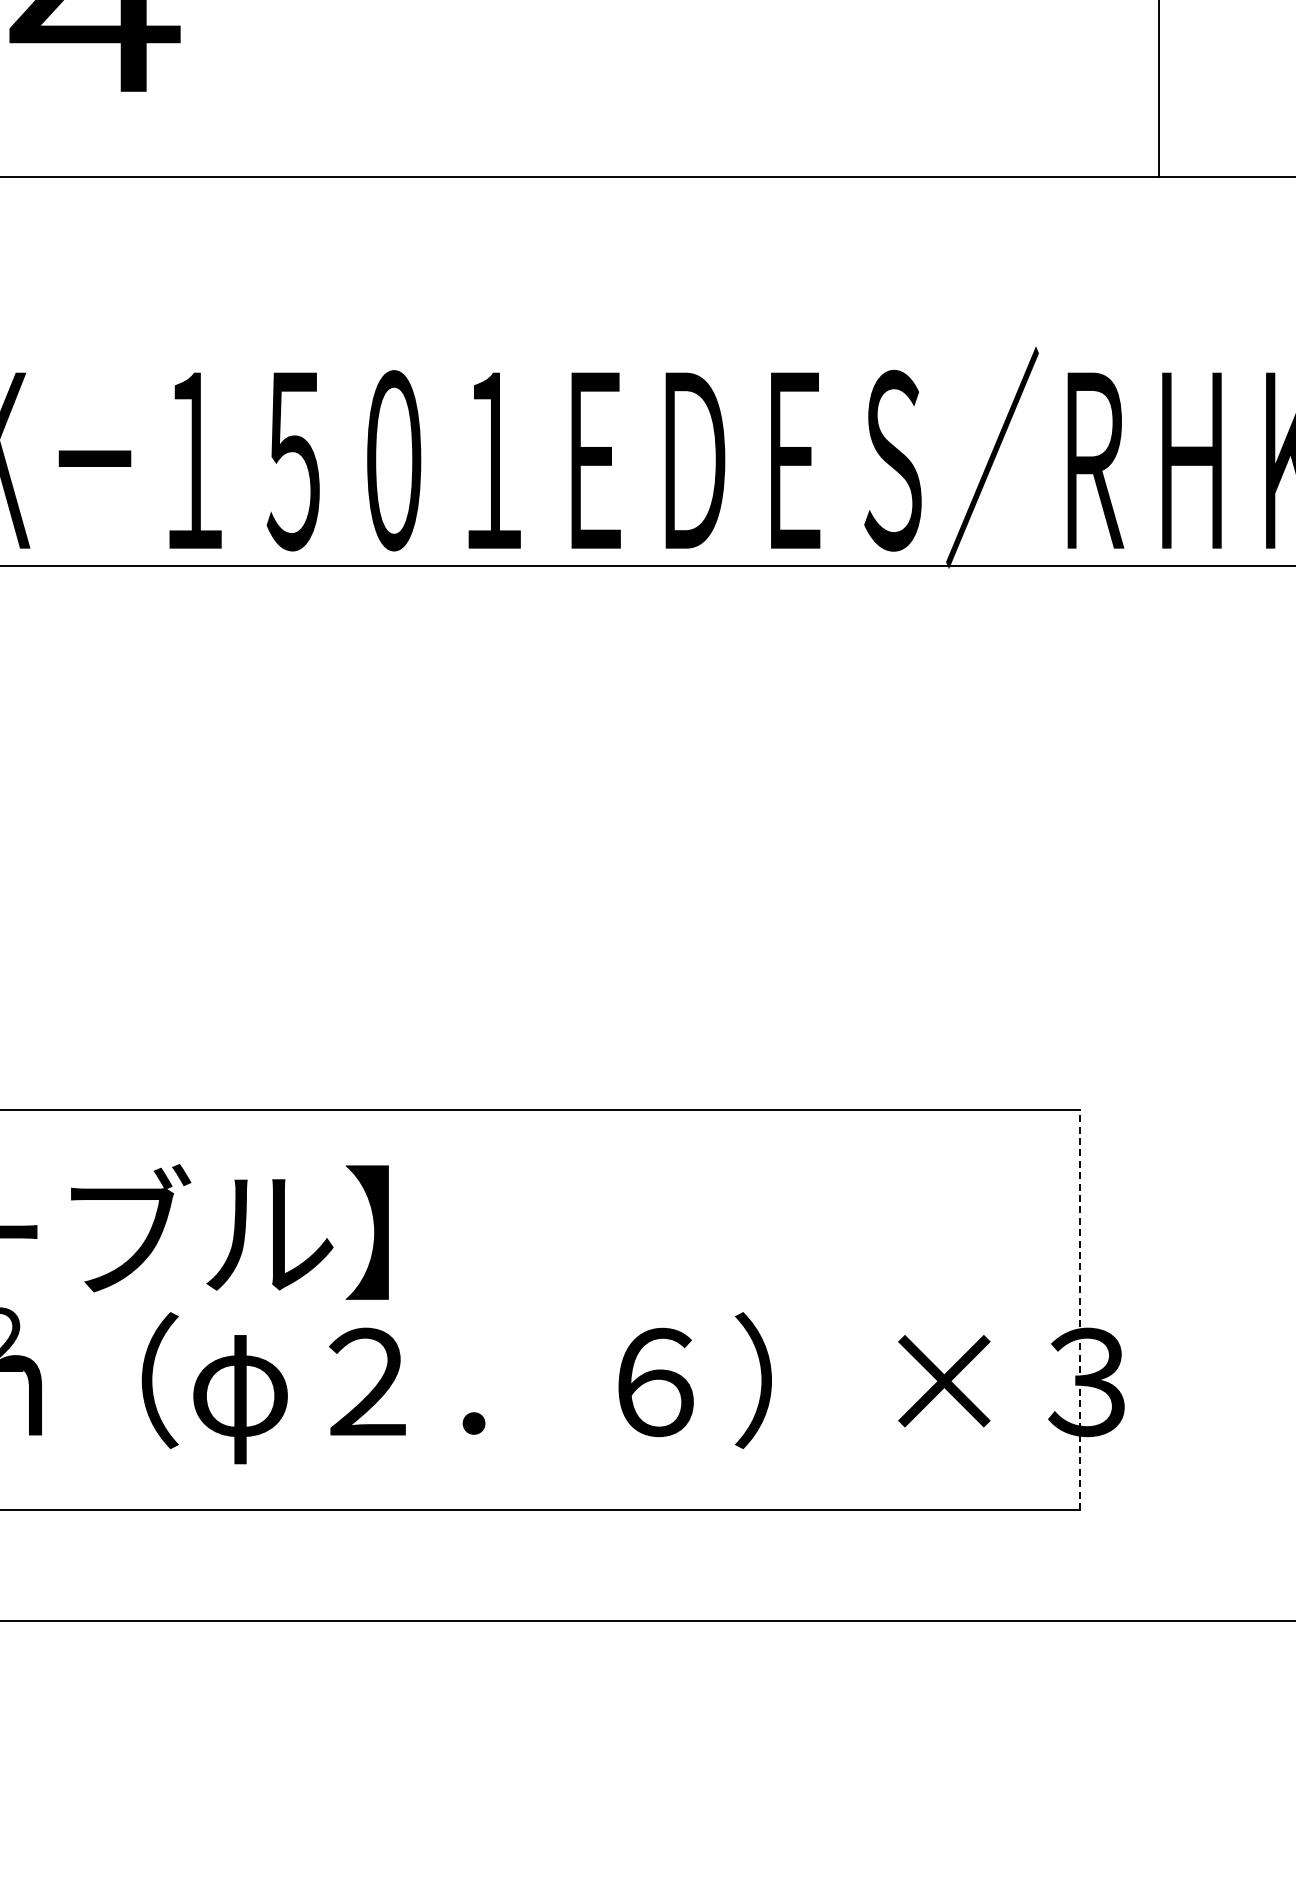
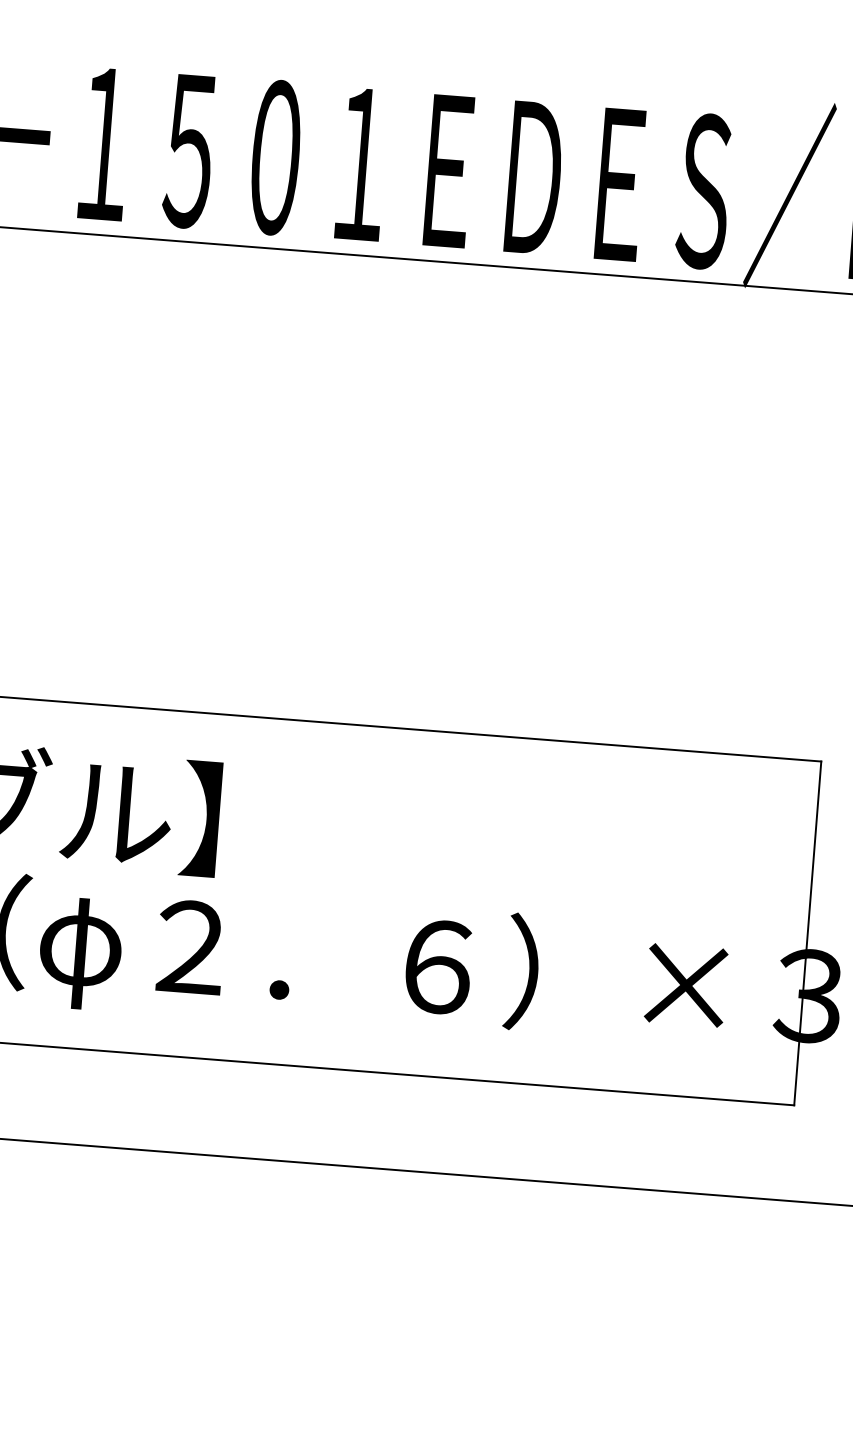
line: (1080, 1309) -> (807, 933), dashed -> solid

